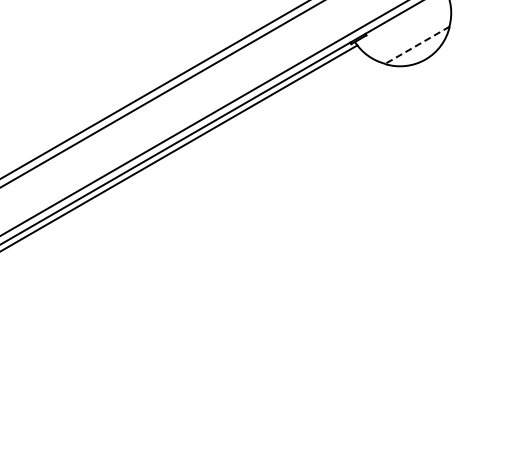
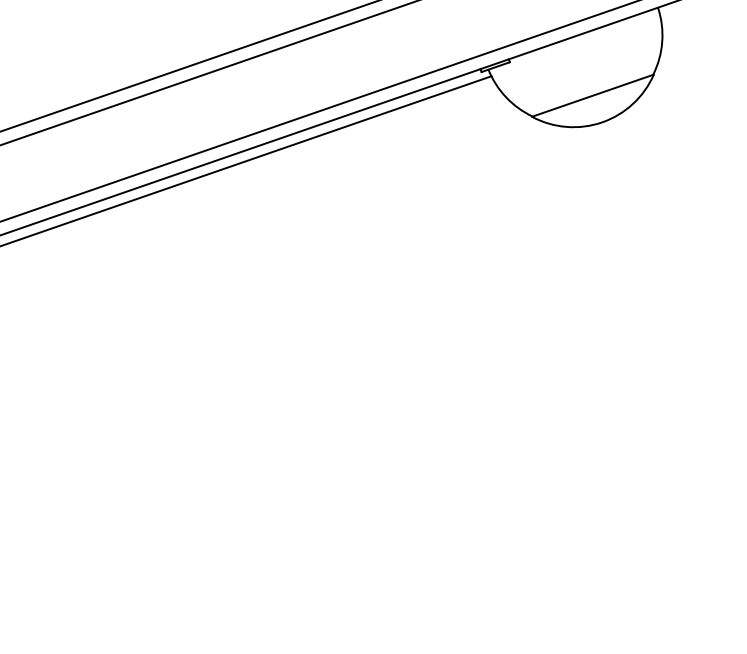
line: (416, 45) -> (591, 95), dashed -> solid

